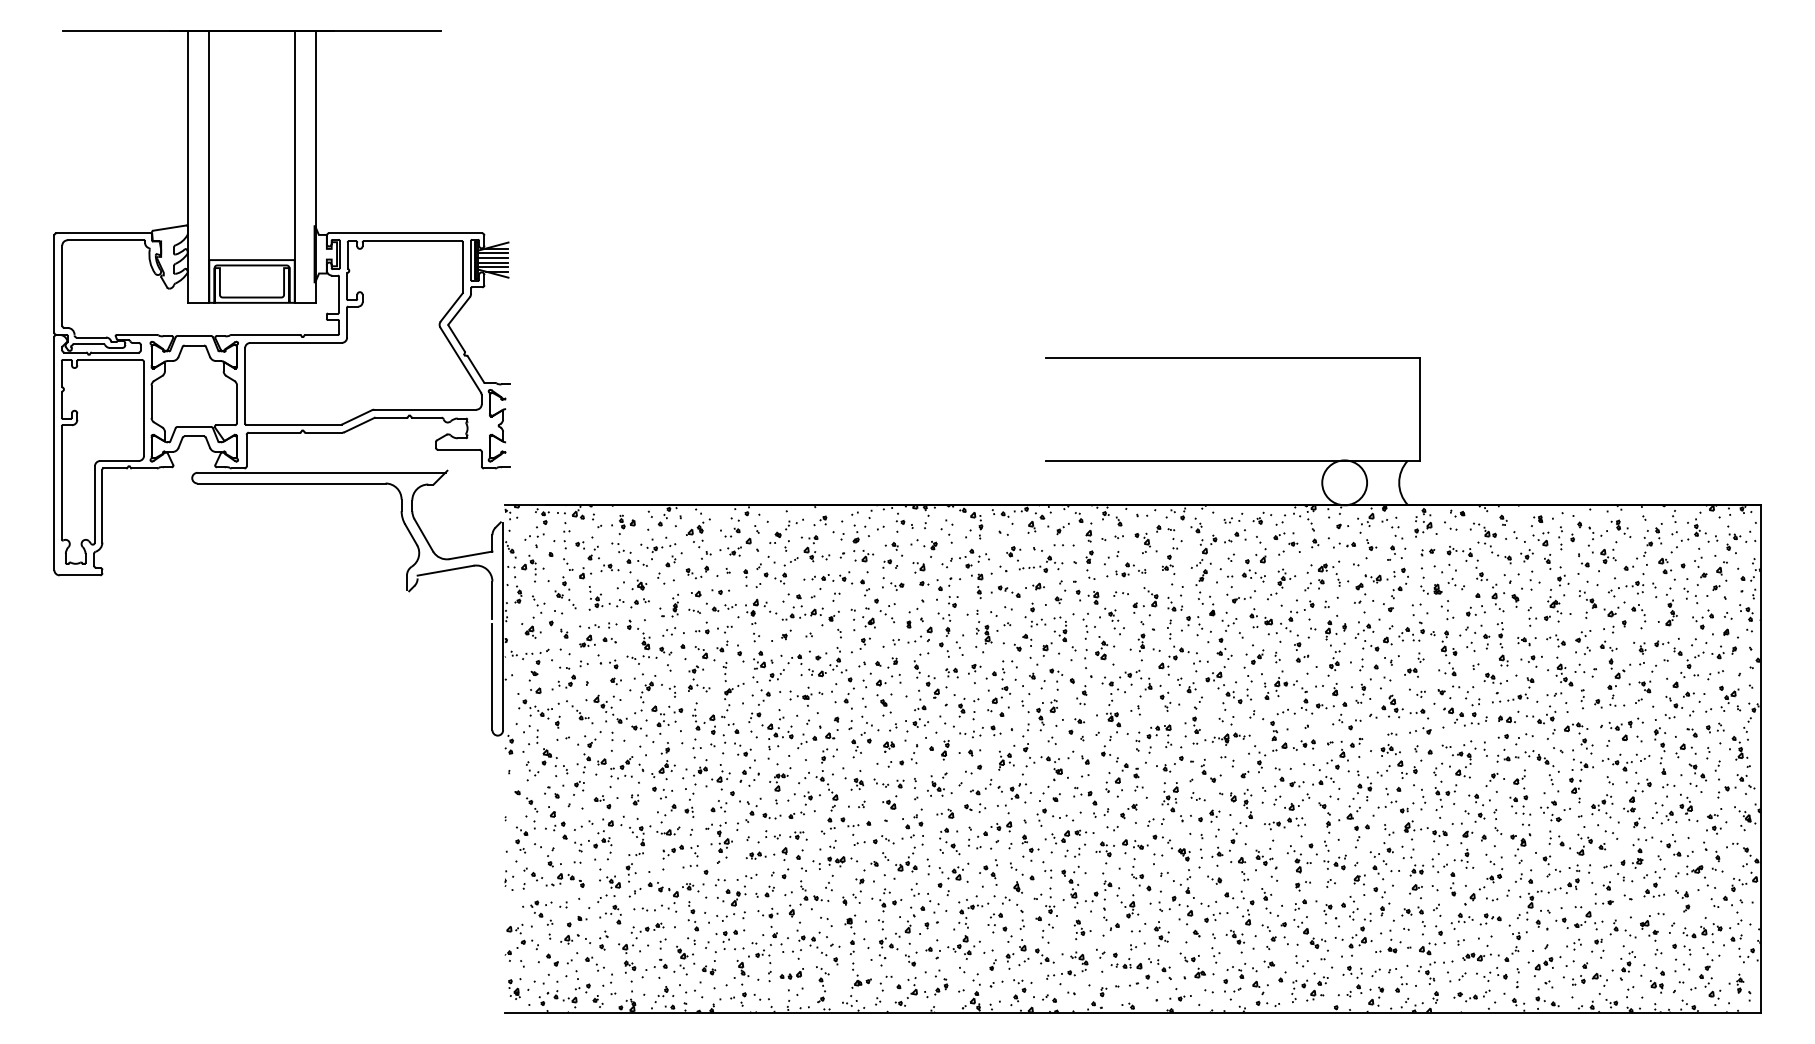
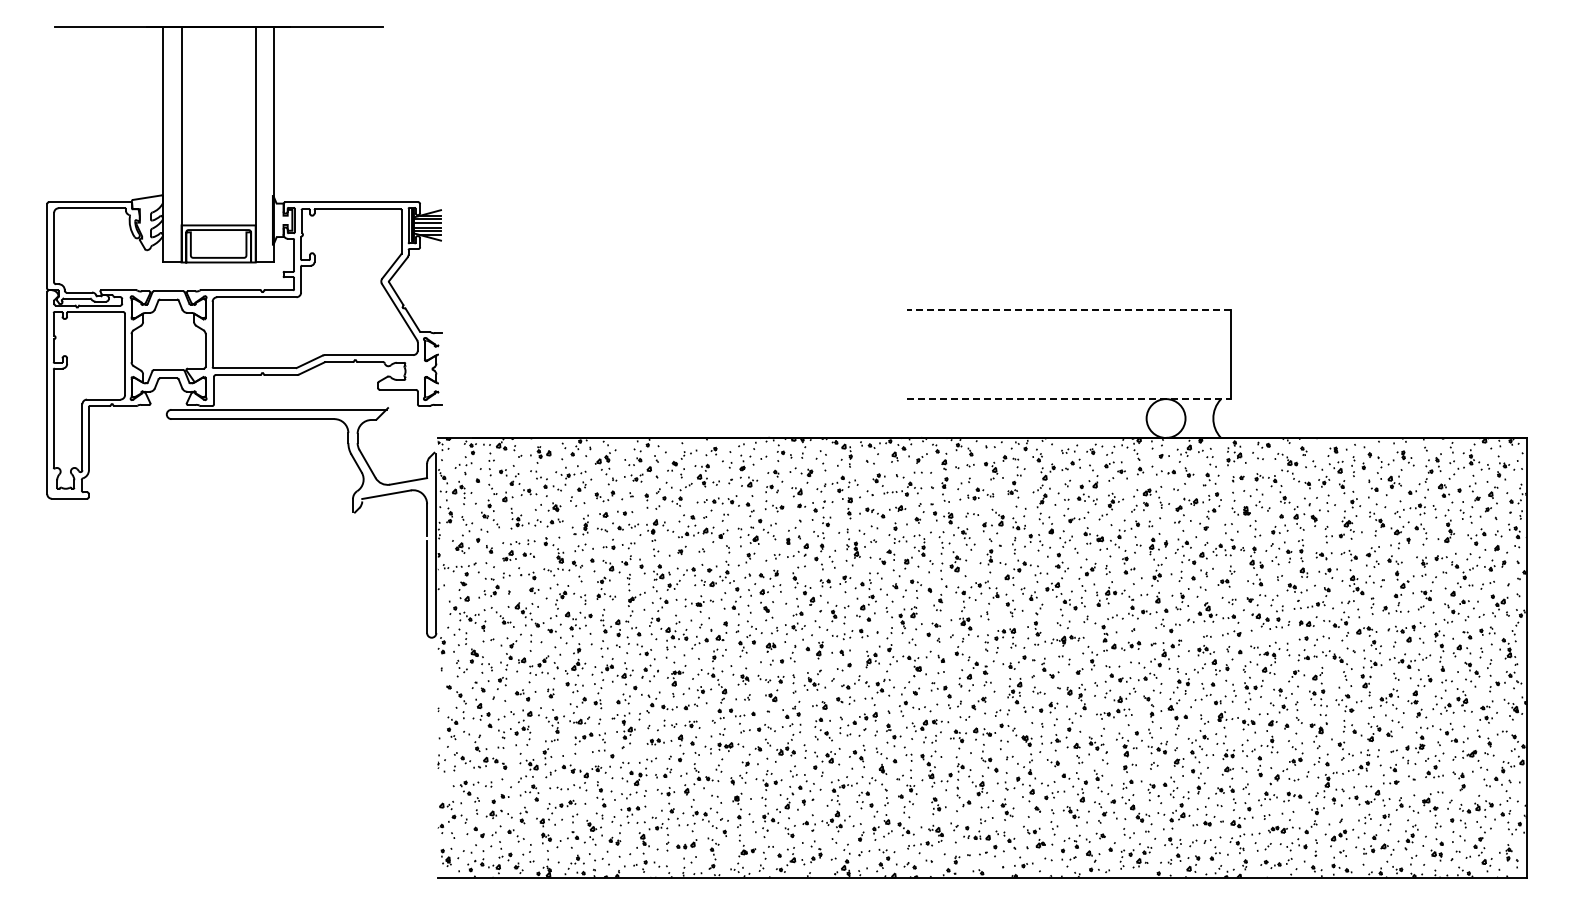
line: (1232, 358) -> (1068, 310), solid -> dashed
line: (1233, 460) -> (1069, 399), solid -> dashed

